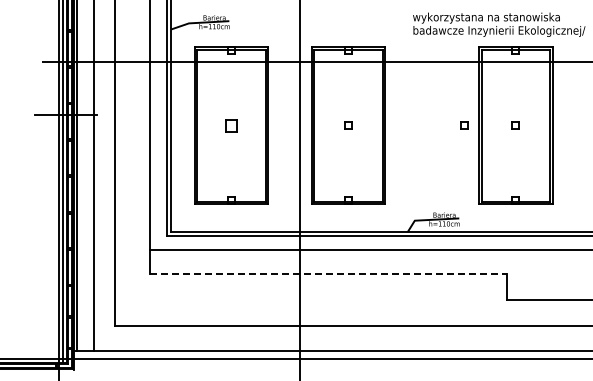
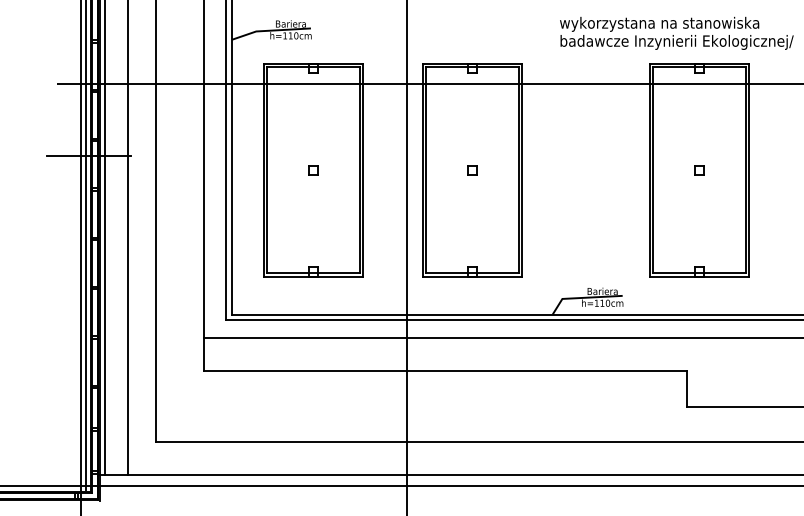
part: (231, 125) -> (313, 169), size x0.62
part: (464, 125) -> (629, 169), removed
line: (328, 274) -> (445, 371), dashed -> solid

